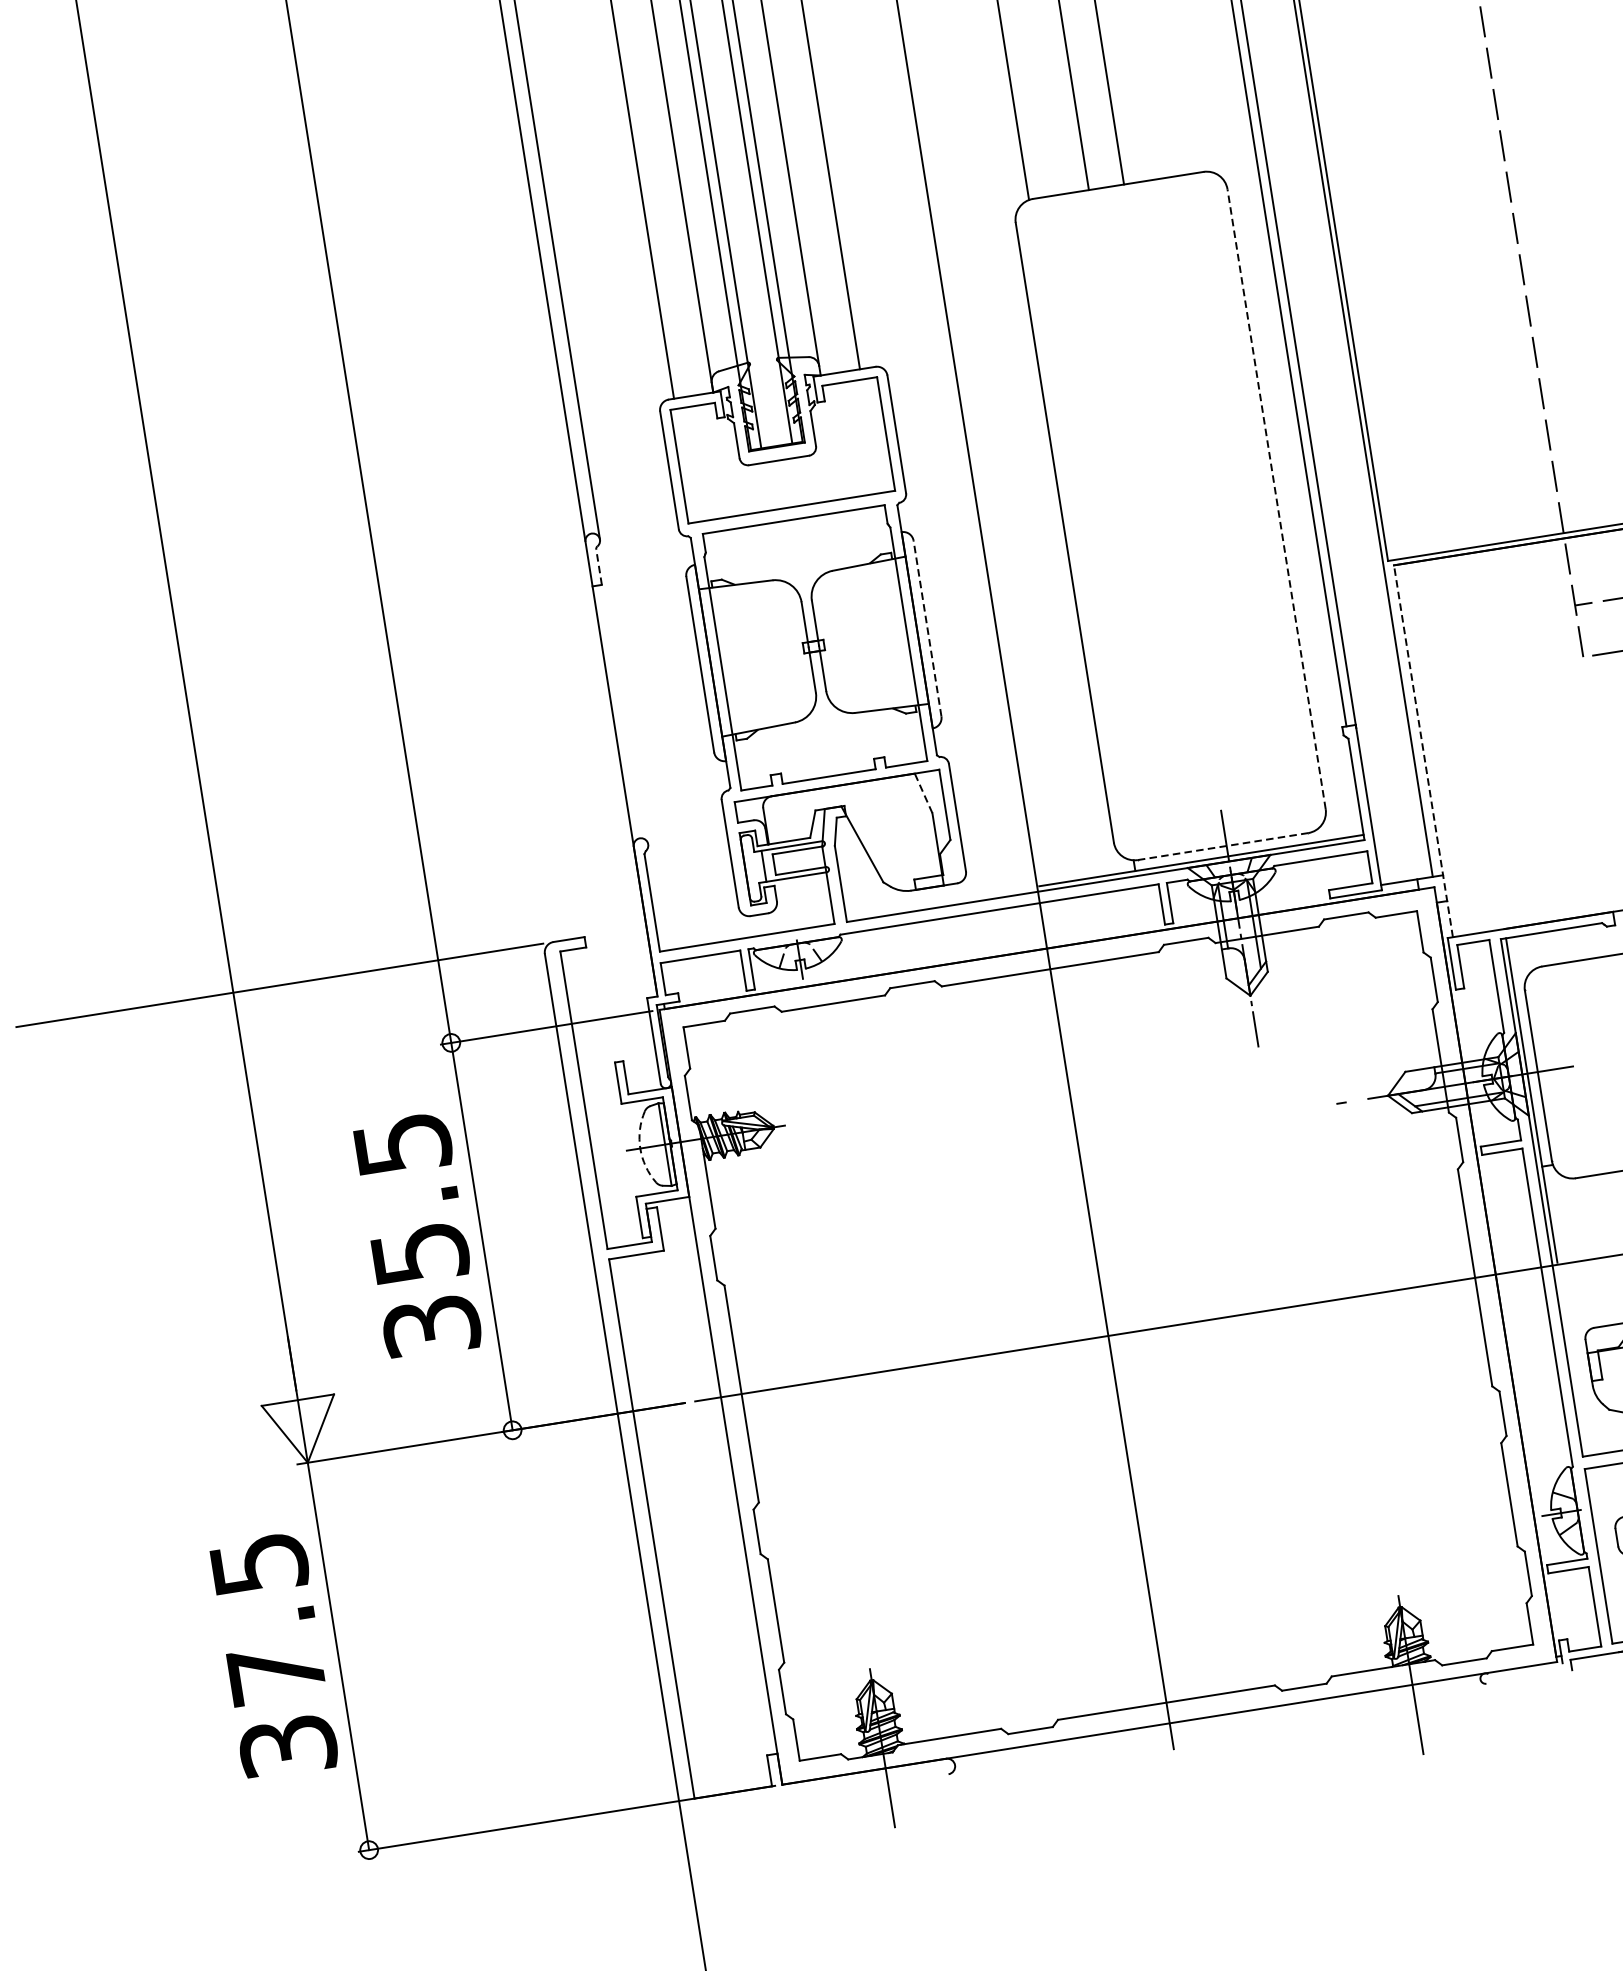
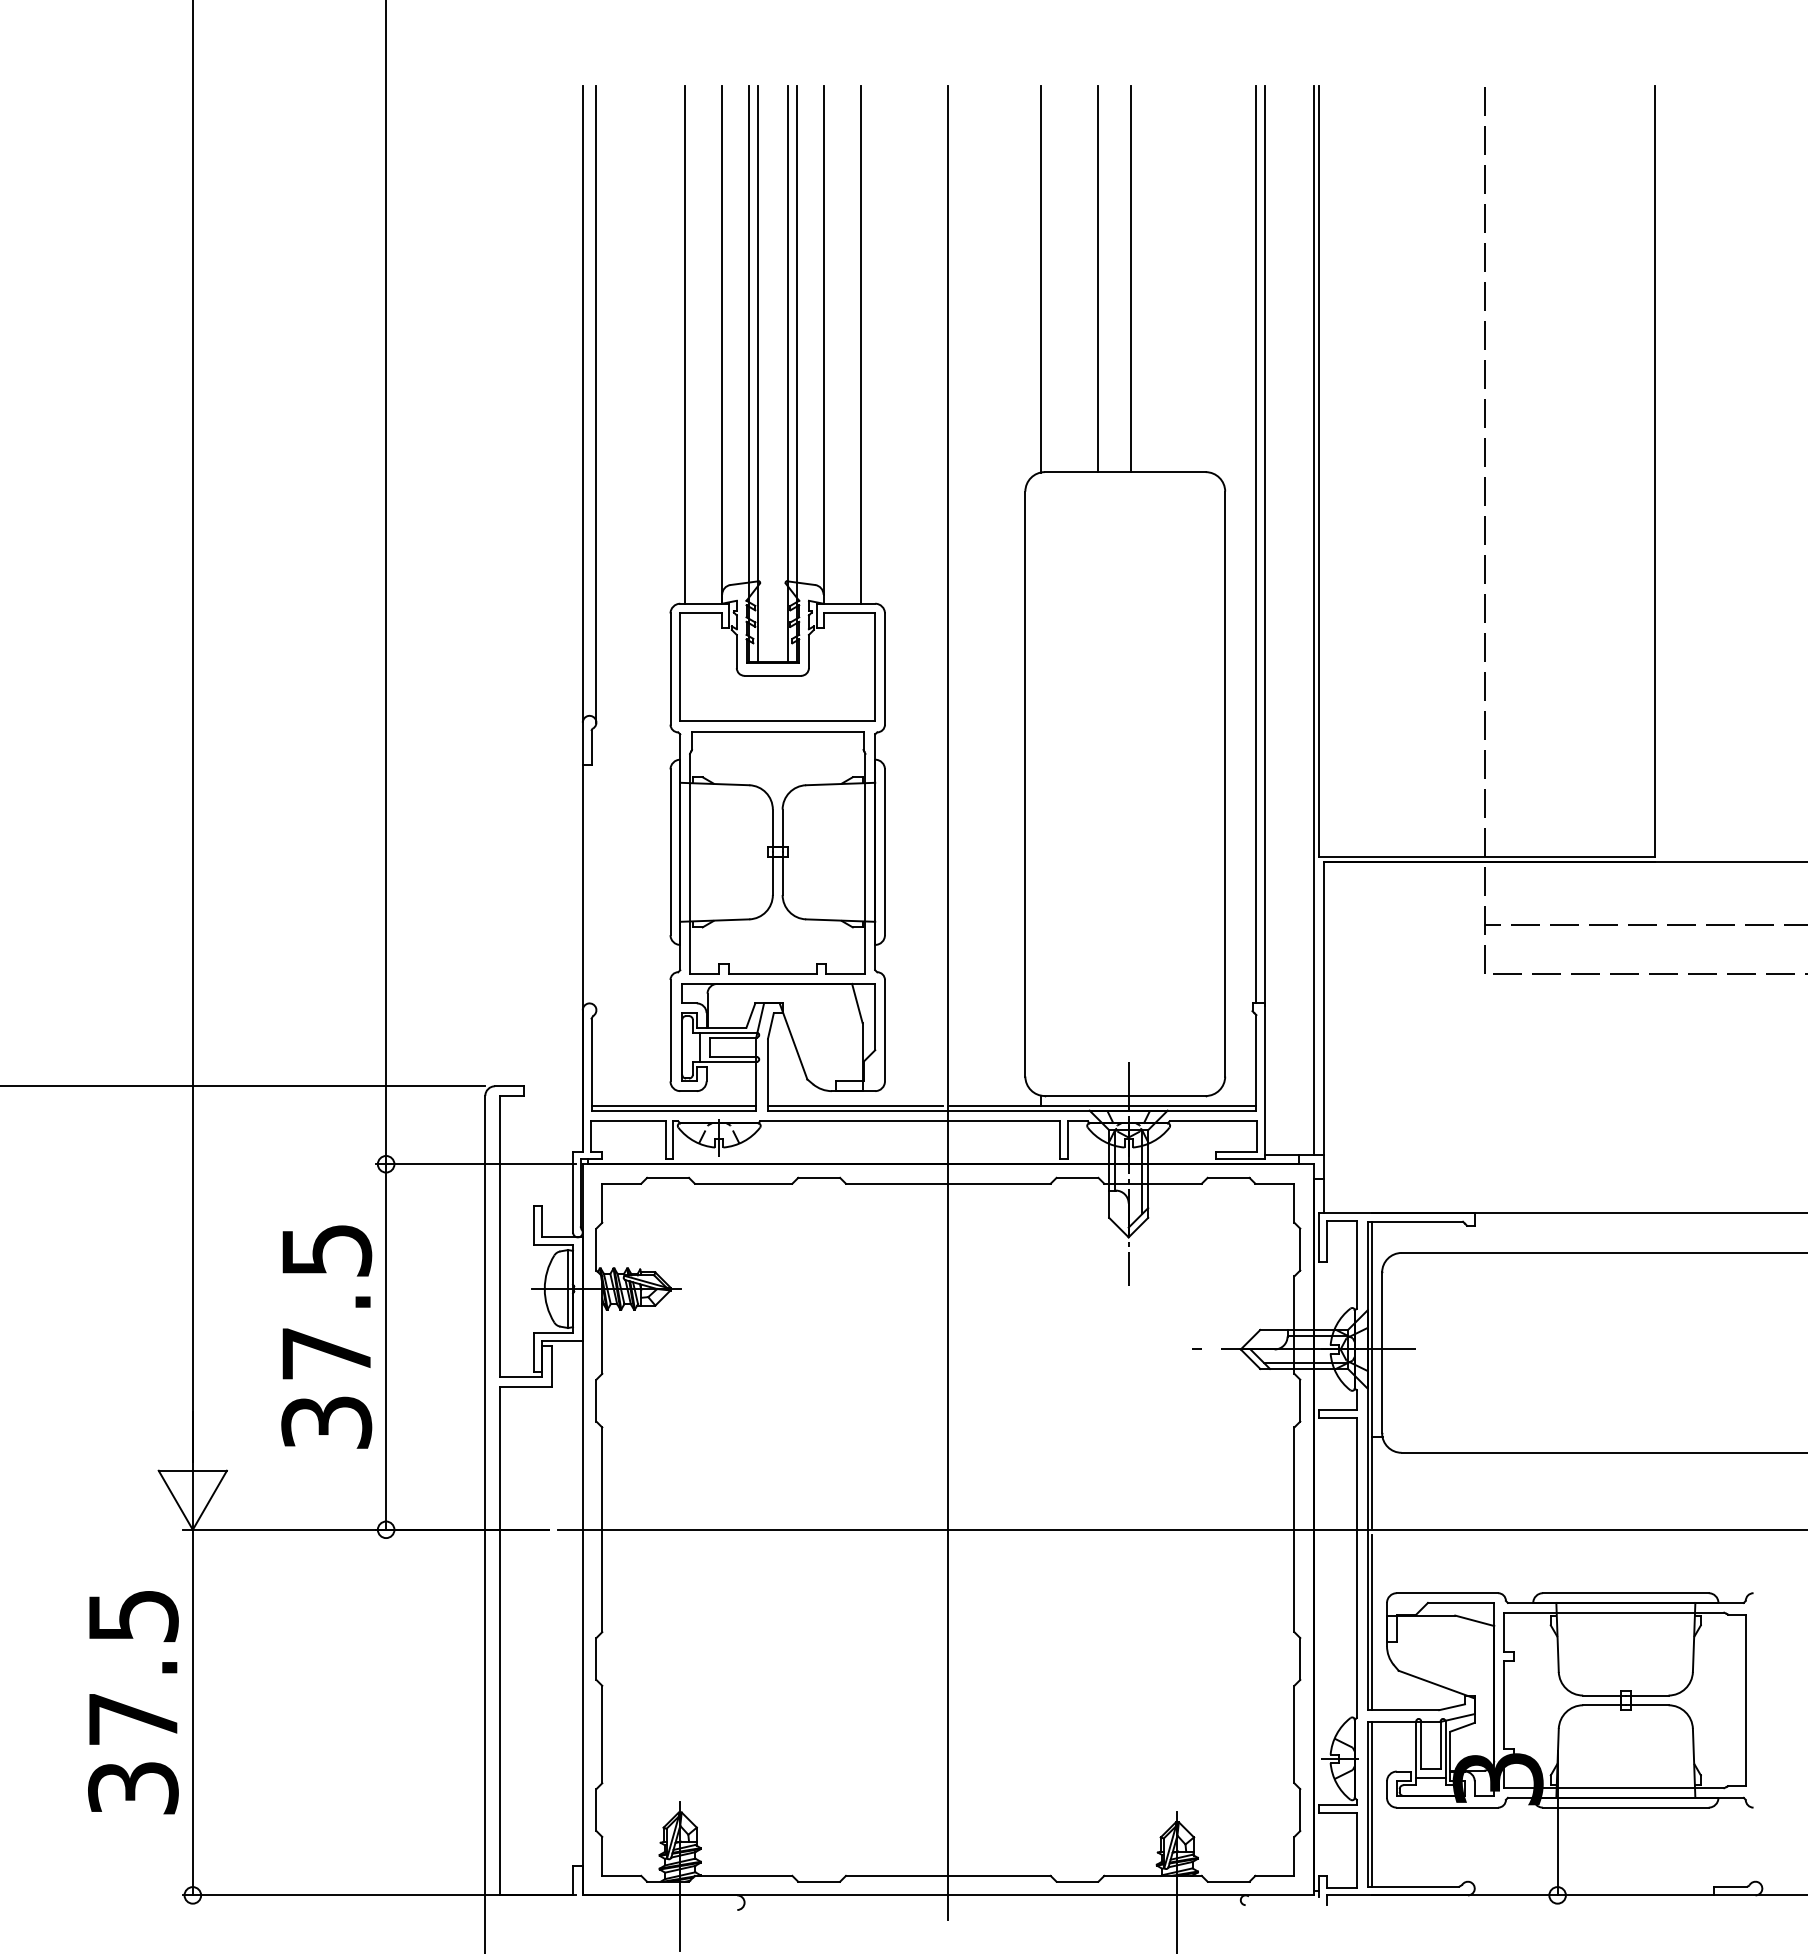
line: (1276, 498) -> (1225, 783), dashed -> solid
line: (598, 566) -> (591, 747), dashed -> solid
line: (927, 628) -> (884, 852), dashed -> solid
line: (1423, 751) -> (1323, 1037), dashed -> solid
line: (923, 792) -> (857, 1002), dashed -> solid
line: (1223, 847) -> (1125, 1096), dashed -> solid
line: (938, 901) -> (855, 1105), added
line: (745, 932) -> (673, 1105), added
arc: (640, 1149) -> (544, 1289), dashed -> solid
text: (420, 1253) -> (327, 1353), 35.5 -> 37.5
line: (1573, 1362) -> (1372, 1622), added
line: (1603, 1554) -> (1372, 1803), added

